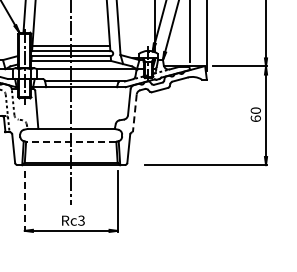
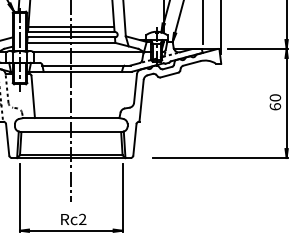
line: (134, 113) -> (141, 100), dashed -> solid
line: (70, 141) -> (70, 131), dashed -> solid
line: (24, 201) -> (19, 198), dashed -> solid
text: (81, 220) -> (82, 219), Rc3 -> Rc2

